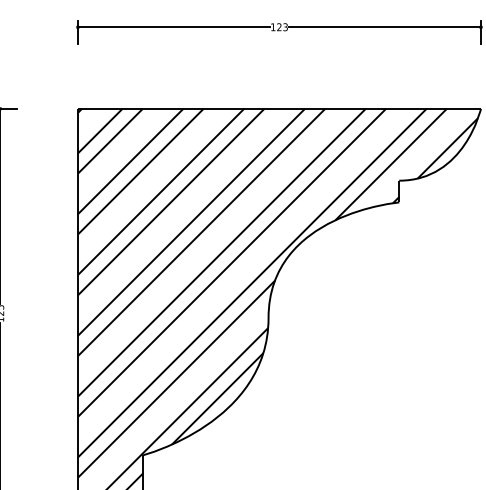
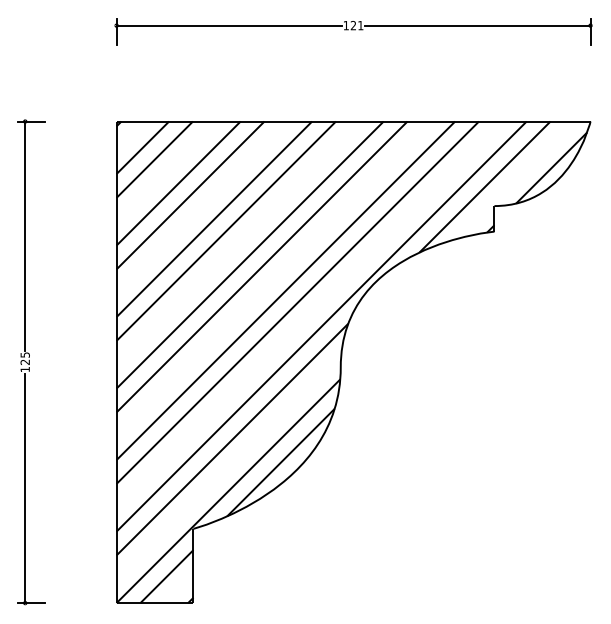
text: (285, 27) -> (360, 25), 123 -> 121

